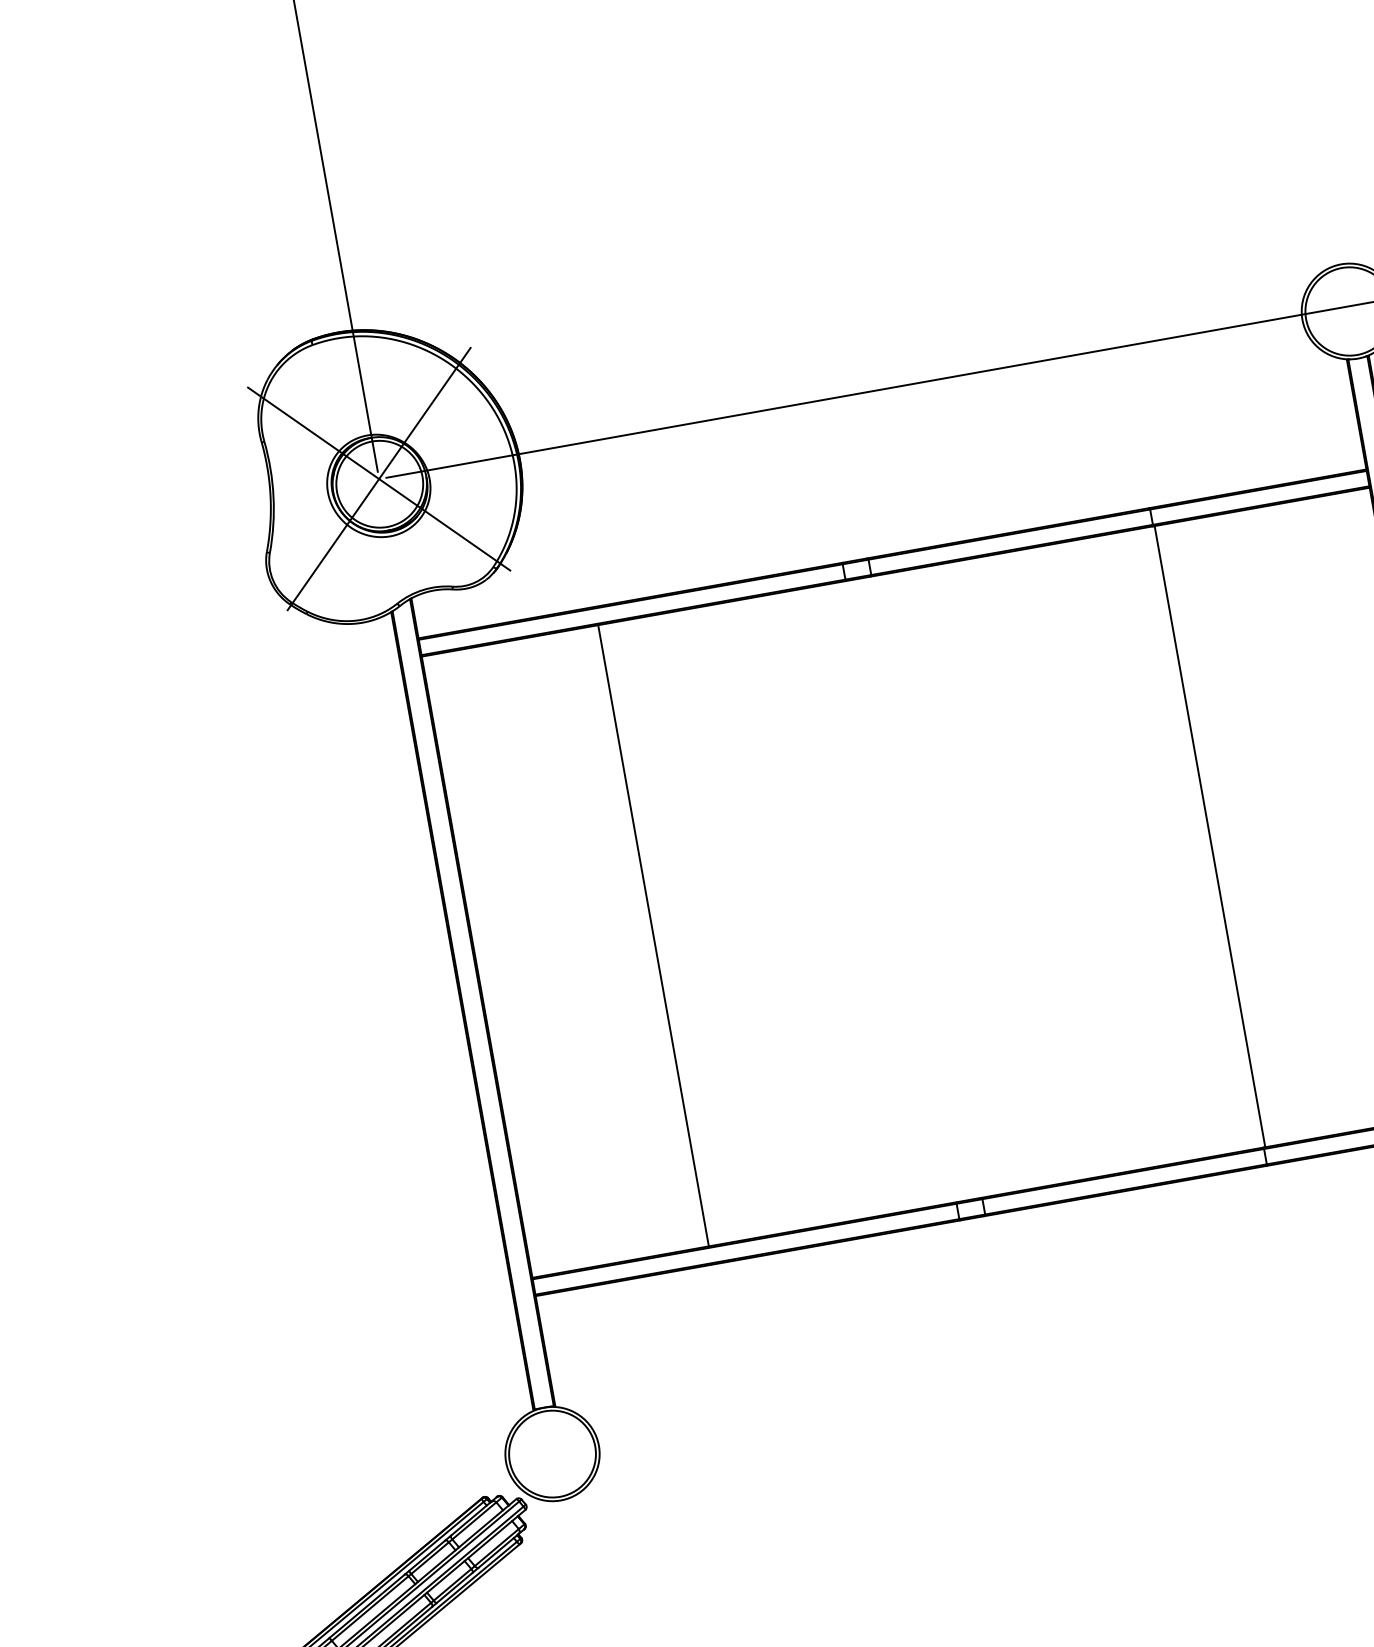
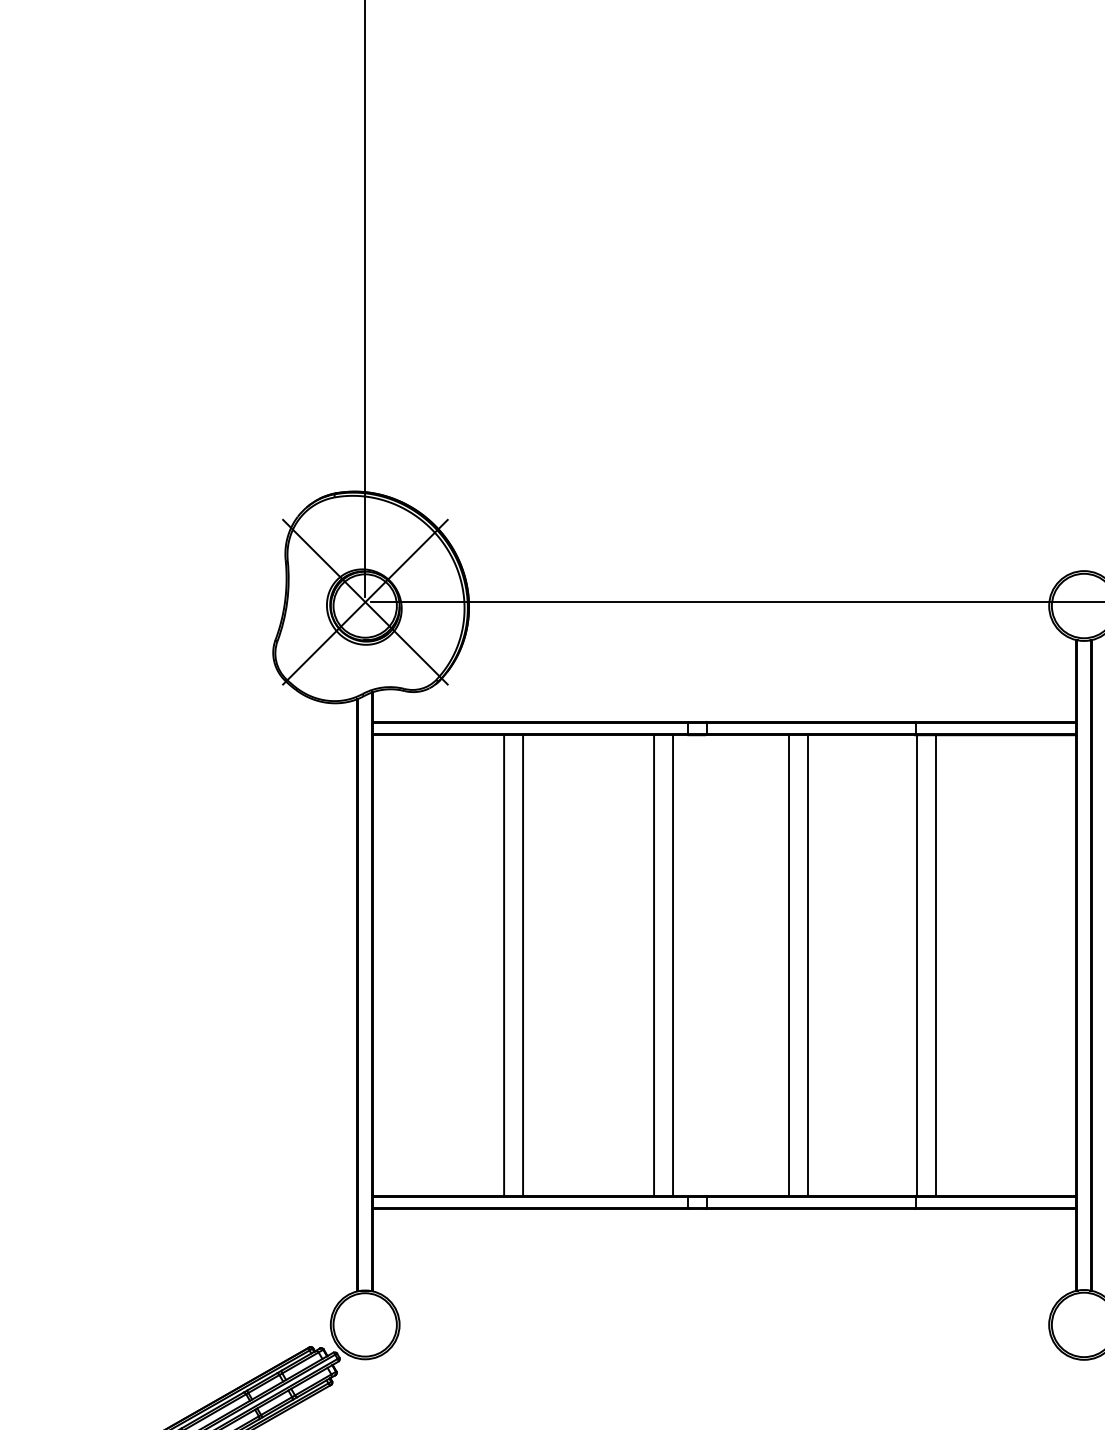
line: (1235, 832) -> (935, 965), added
line: (1064, 862) -> (808, 965), added
line: (1038, 867) -> (789, 965), added
line: (882, 895) -> (673, 965), added
line: (856, 899) -> (654, 965), added
line: (679, 931) -> (523, 965), added

